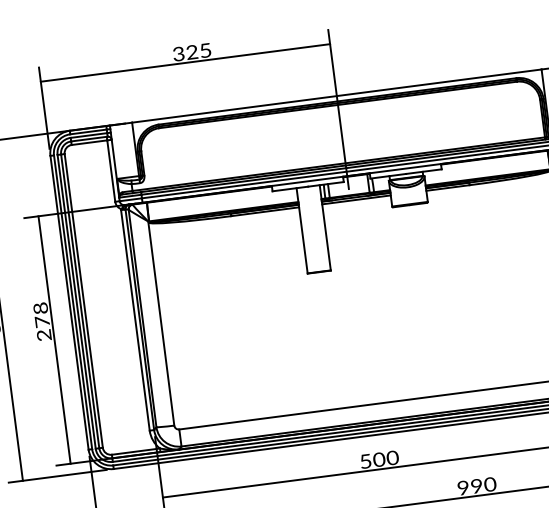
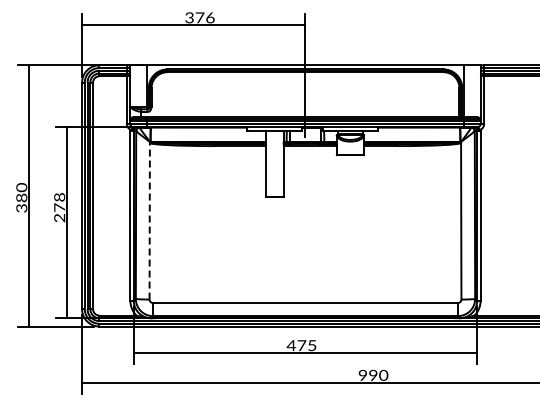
text: (198, 51) -> (204, 17), 325 -> 376
line: (160, 323) -> (149, 220), solid -> dashed
text: (378, 459) -> (301, 345), 500 -> 475

